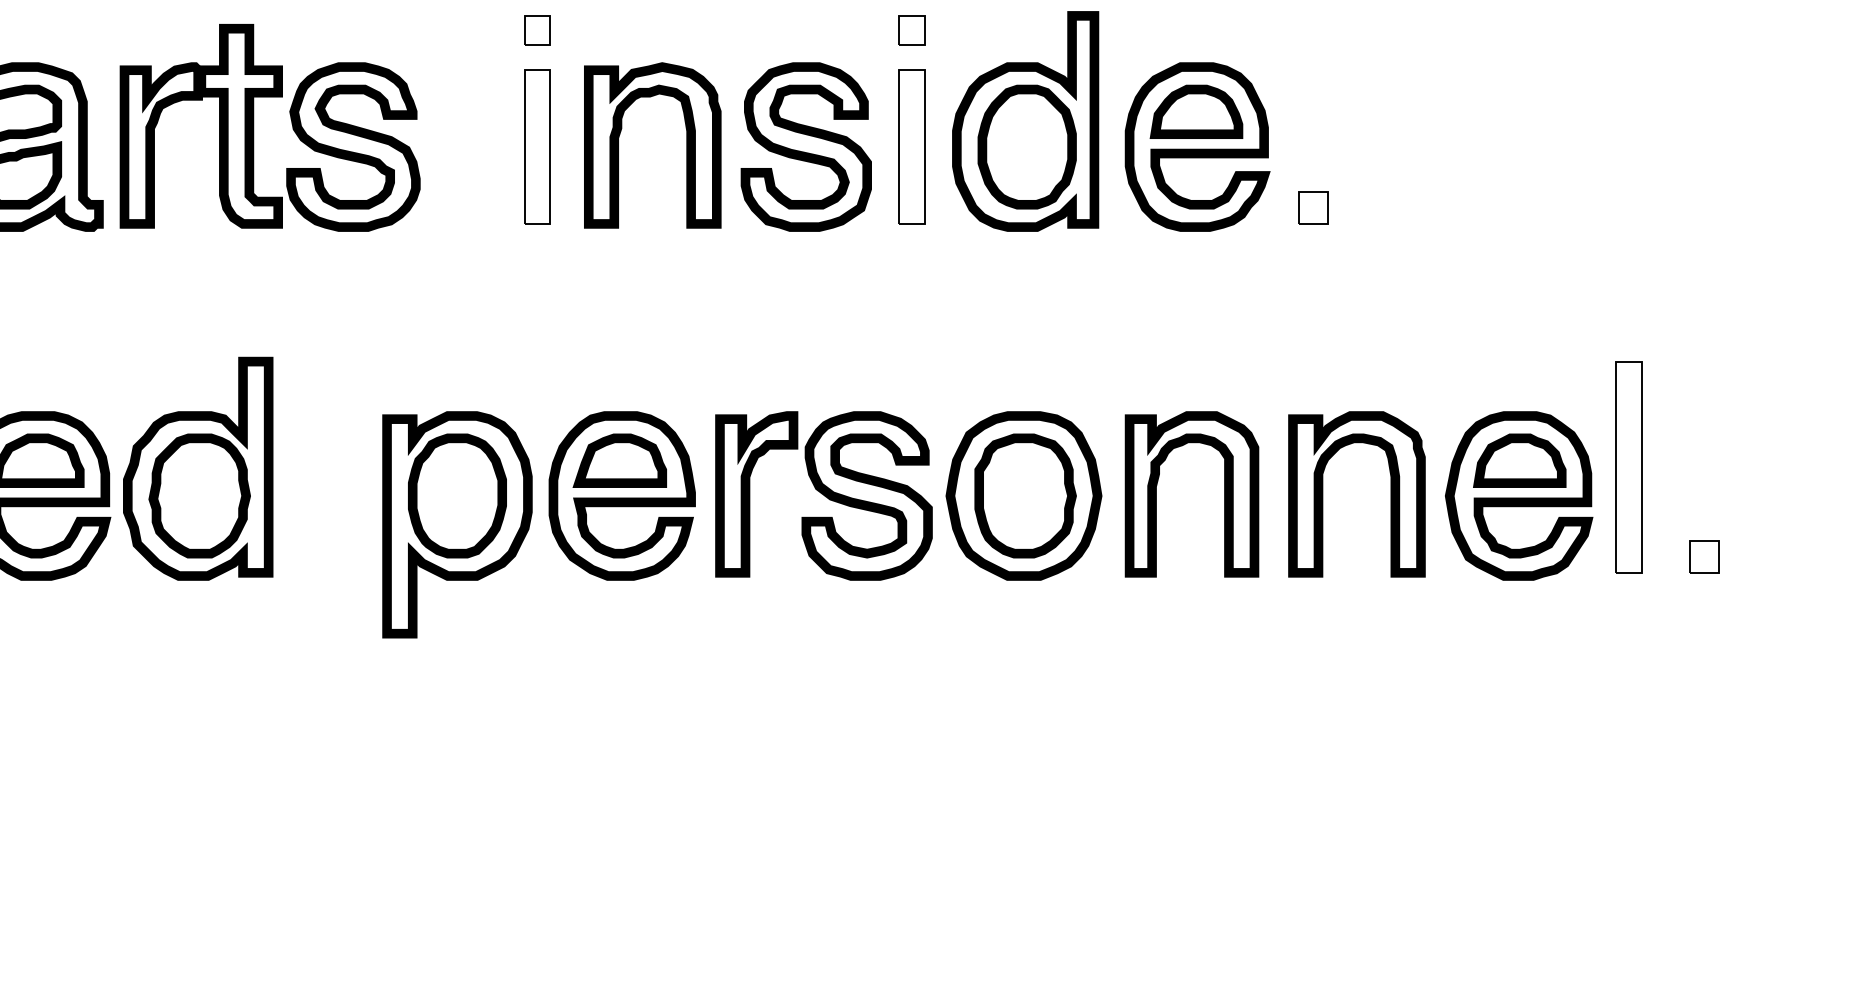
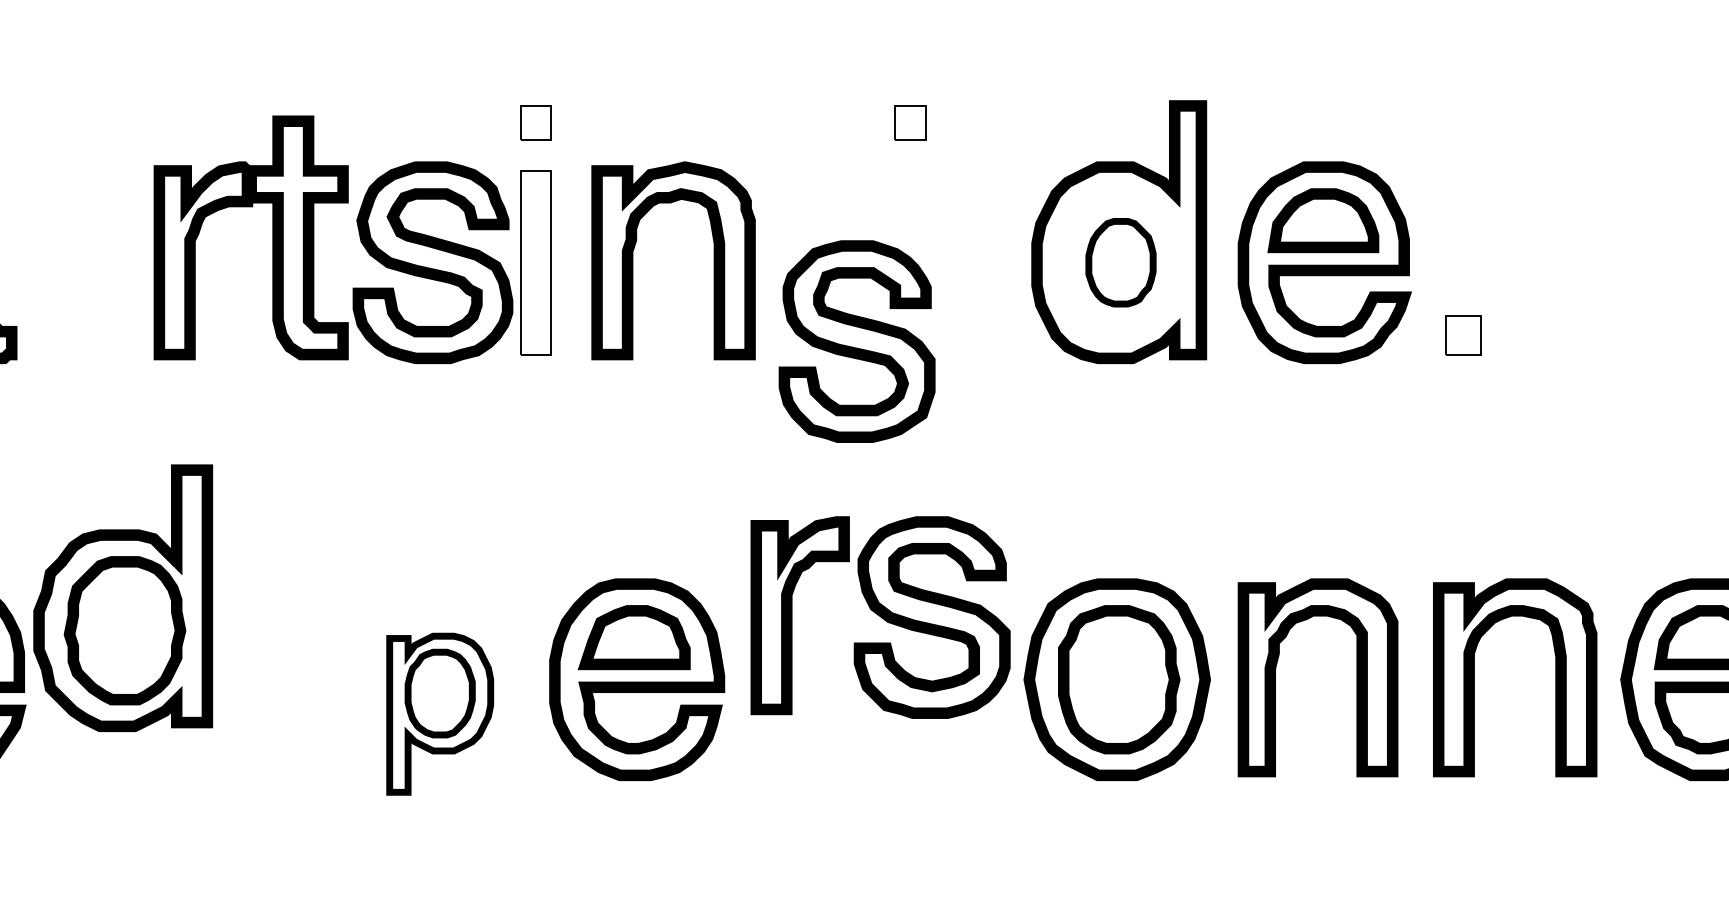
part: (911, 30) -> (909, 123), moved
part: (254, 127) -> (314, 239), moved
part: (805, 146) -> (856, 340), moved
part: (911, 146) -> (982, 262), removed
part: (1026, 146) -> (1120, 262), size x0.6
part: (198, 468) -> (123, 597), moved
part: (823, 495) -> (880, 616), moved
part: (457, 524) -> (440, 713), size x0.6

